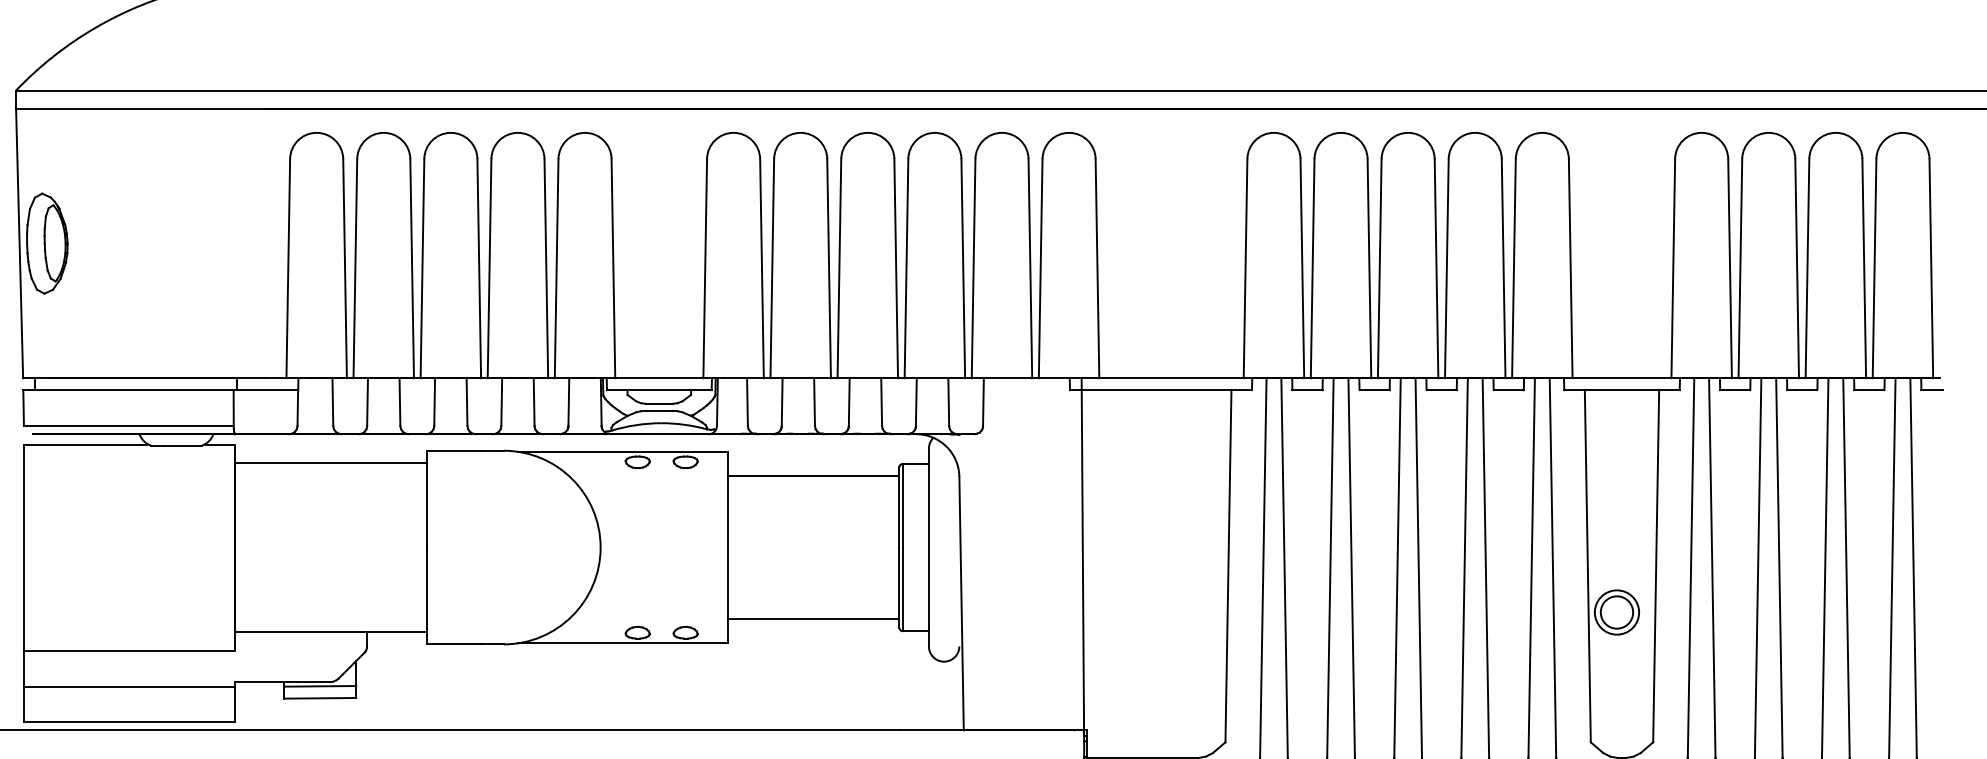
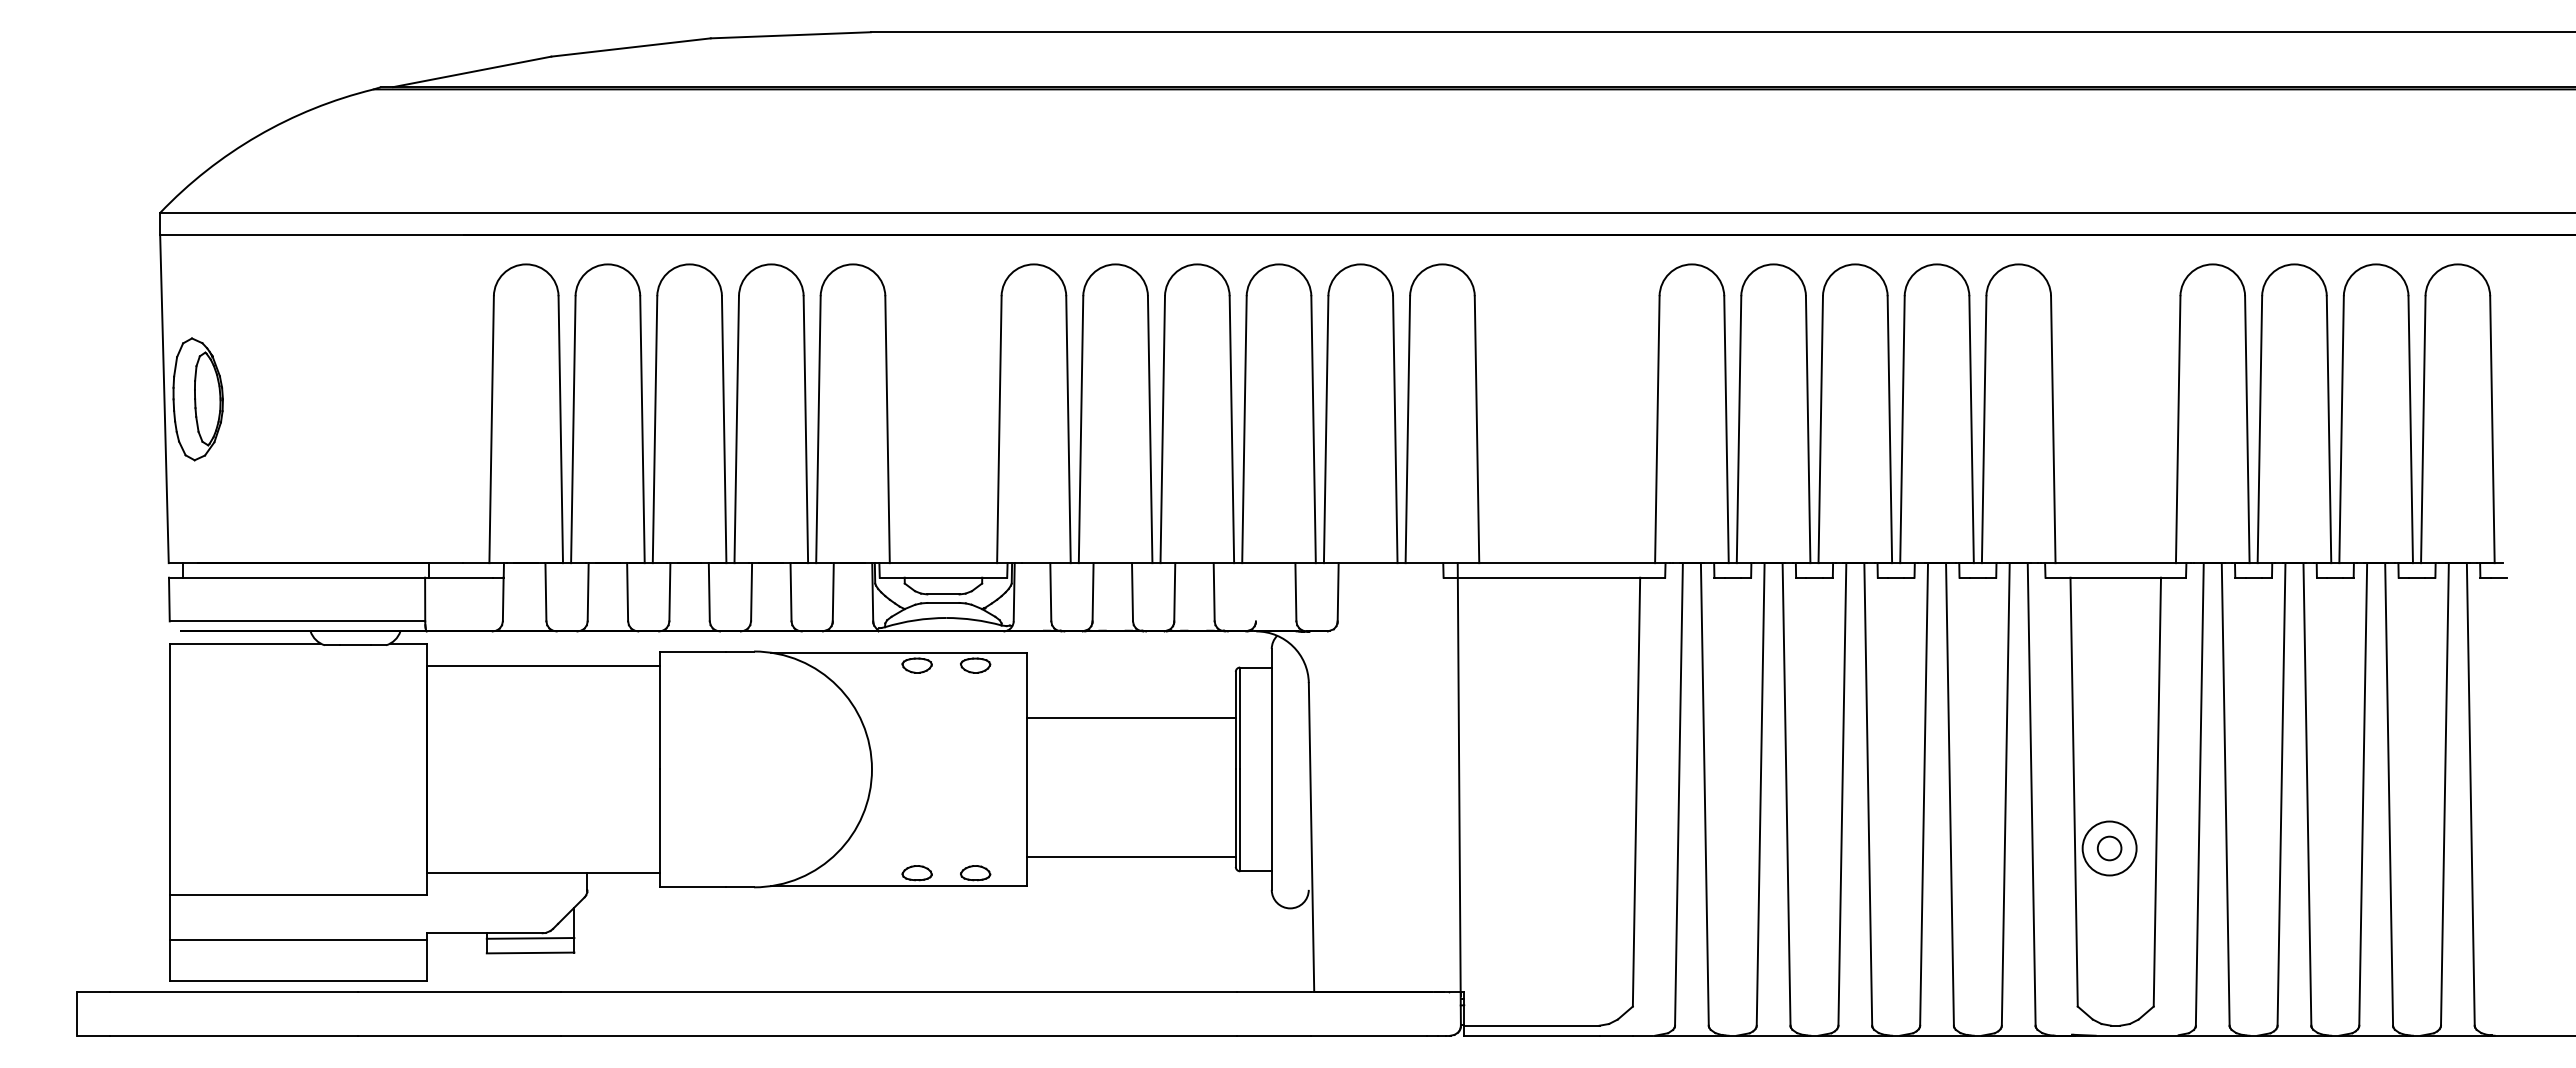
line: (915, 402) -> (1255, 592), removed
line: (812, 475) -> (1130, 717), moved
circle: (1616, 612) -> (2109, 848), size x0.6

